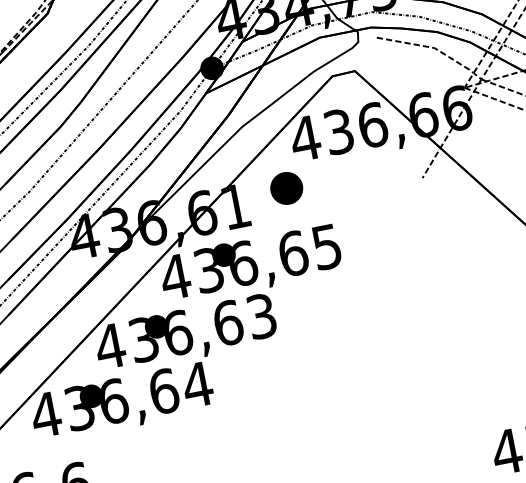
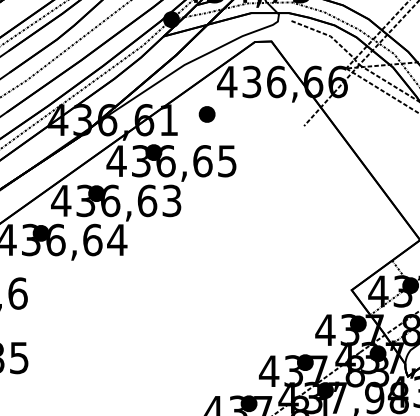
part: (285, 188) -> (206, 114), size x0.71

